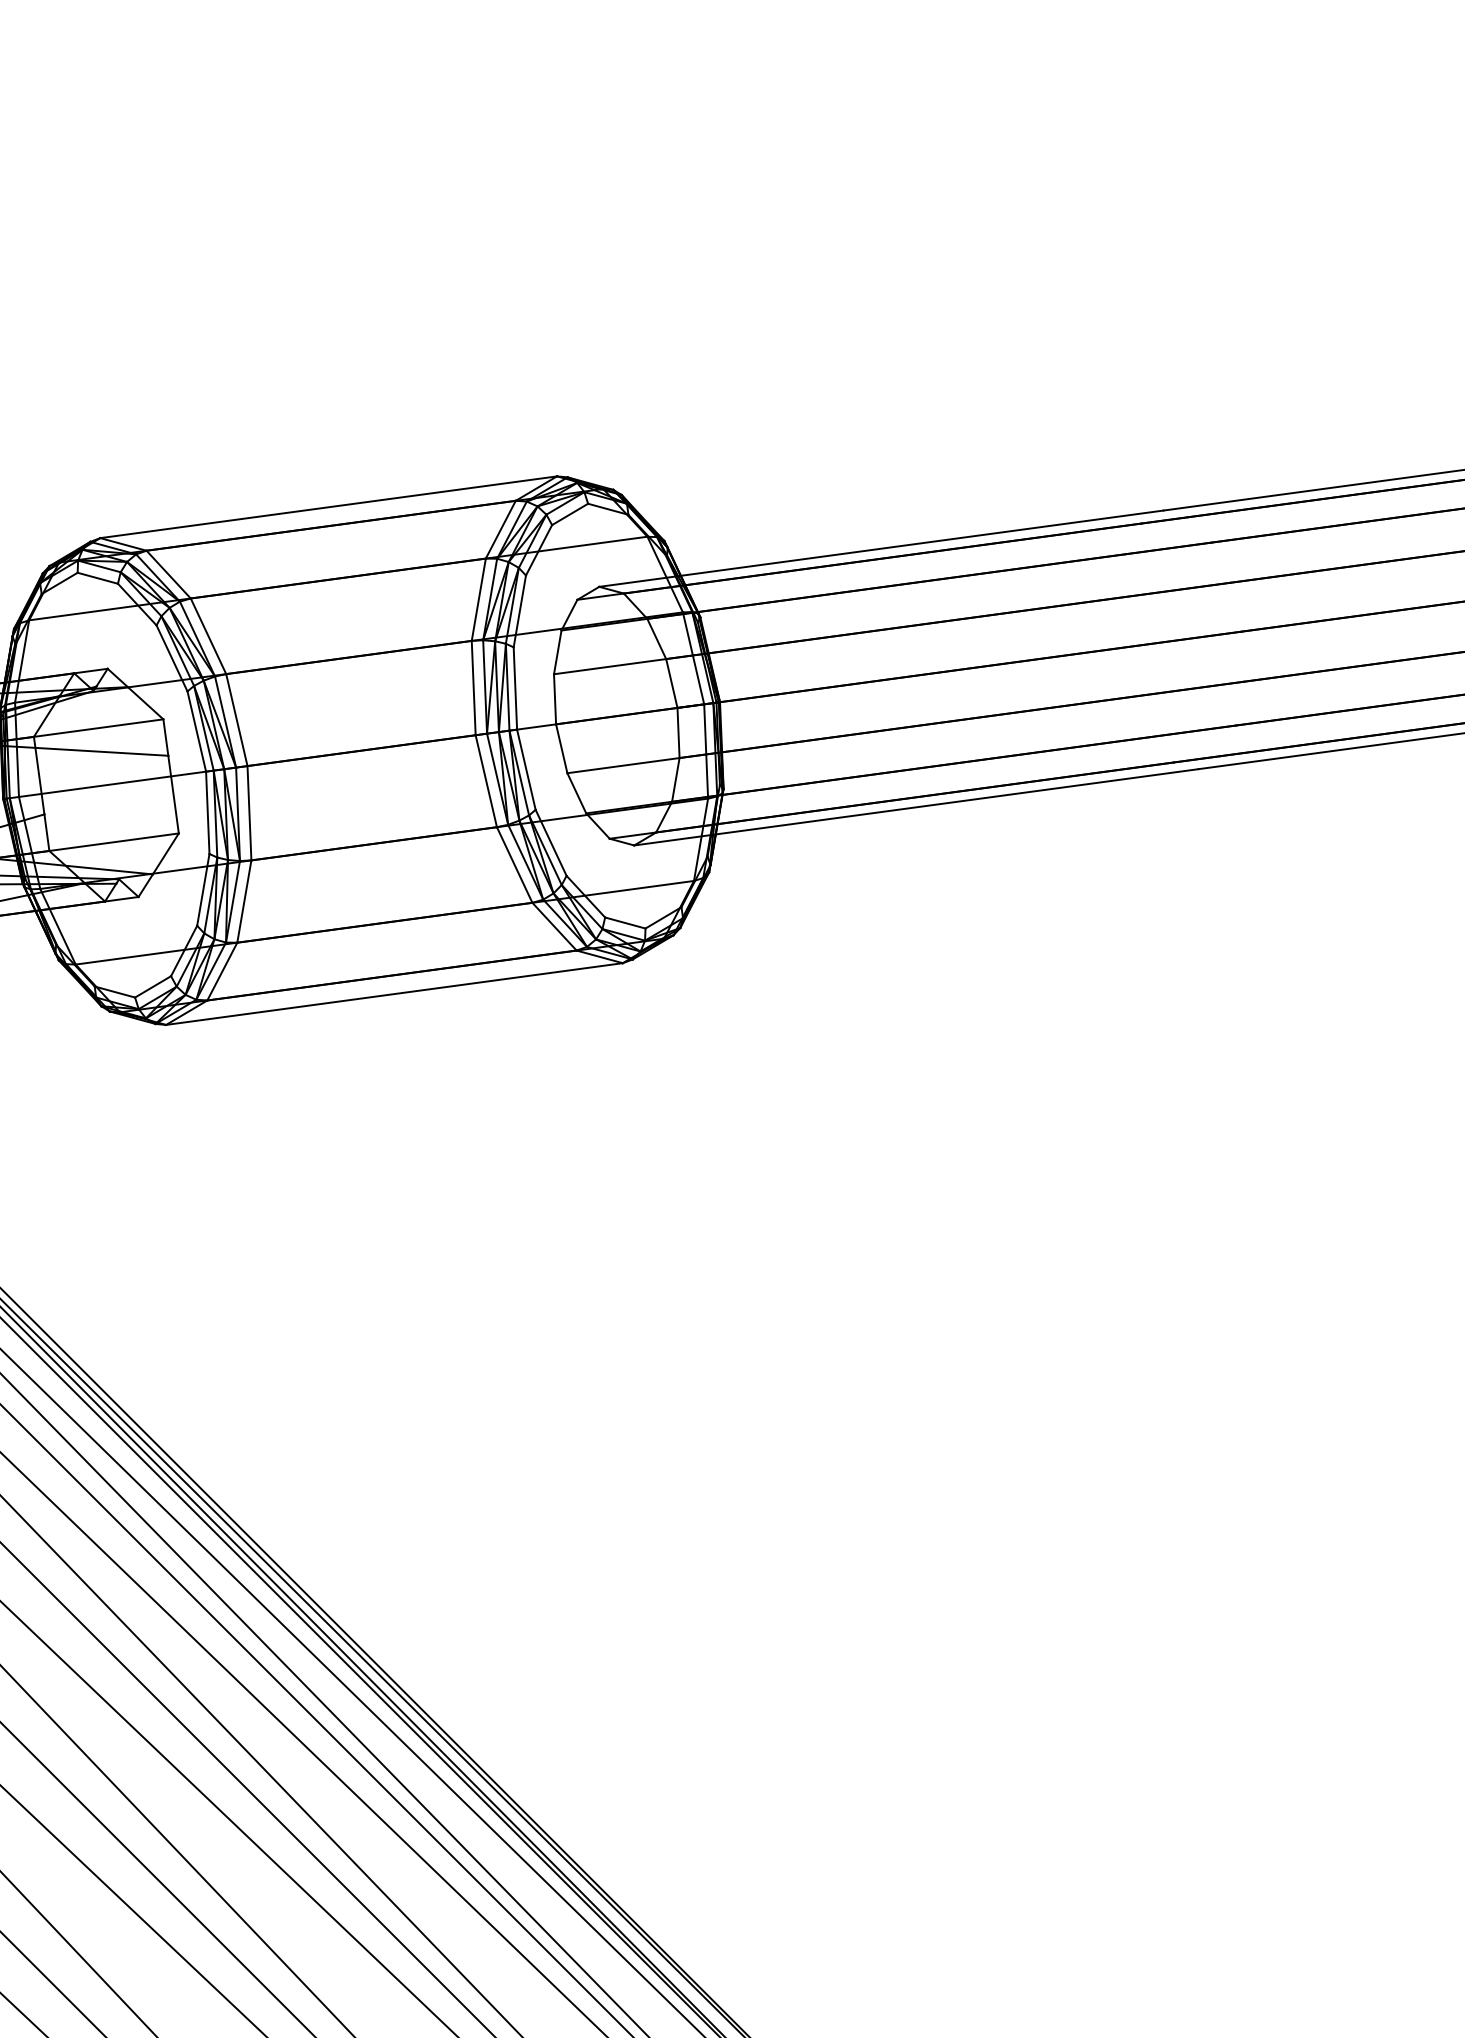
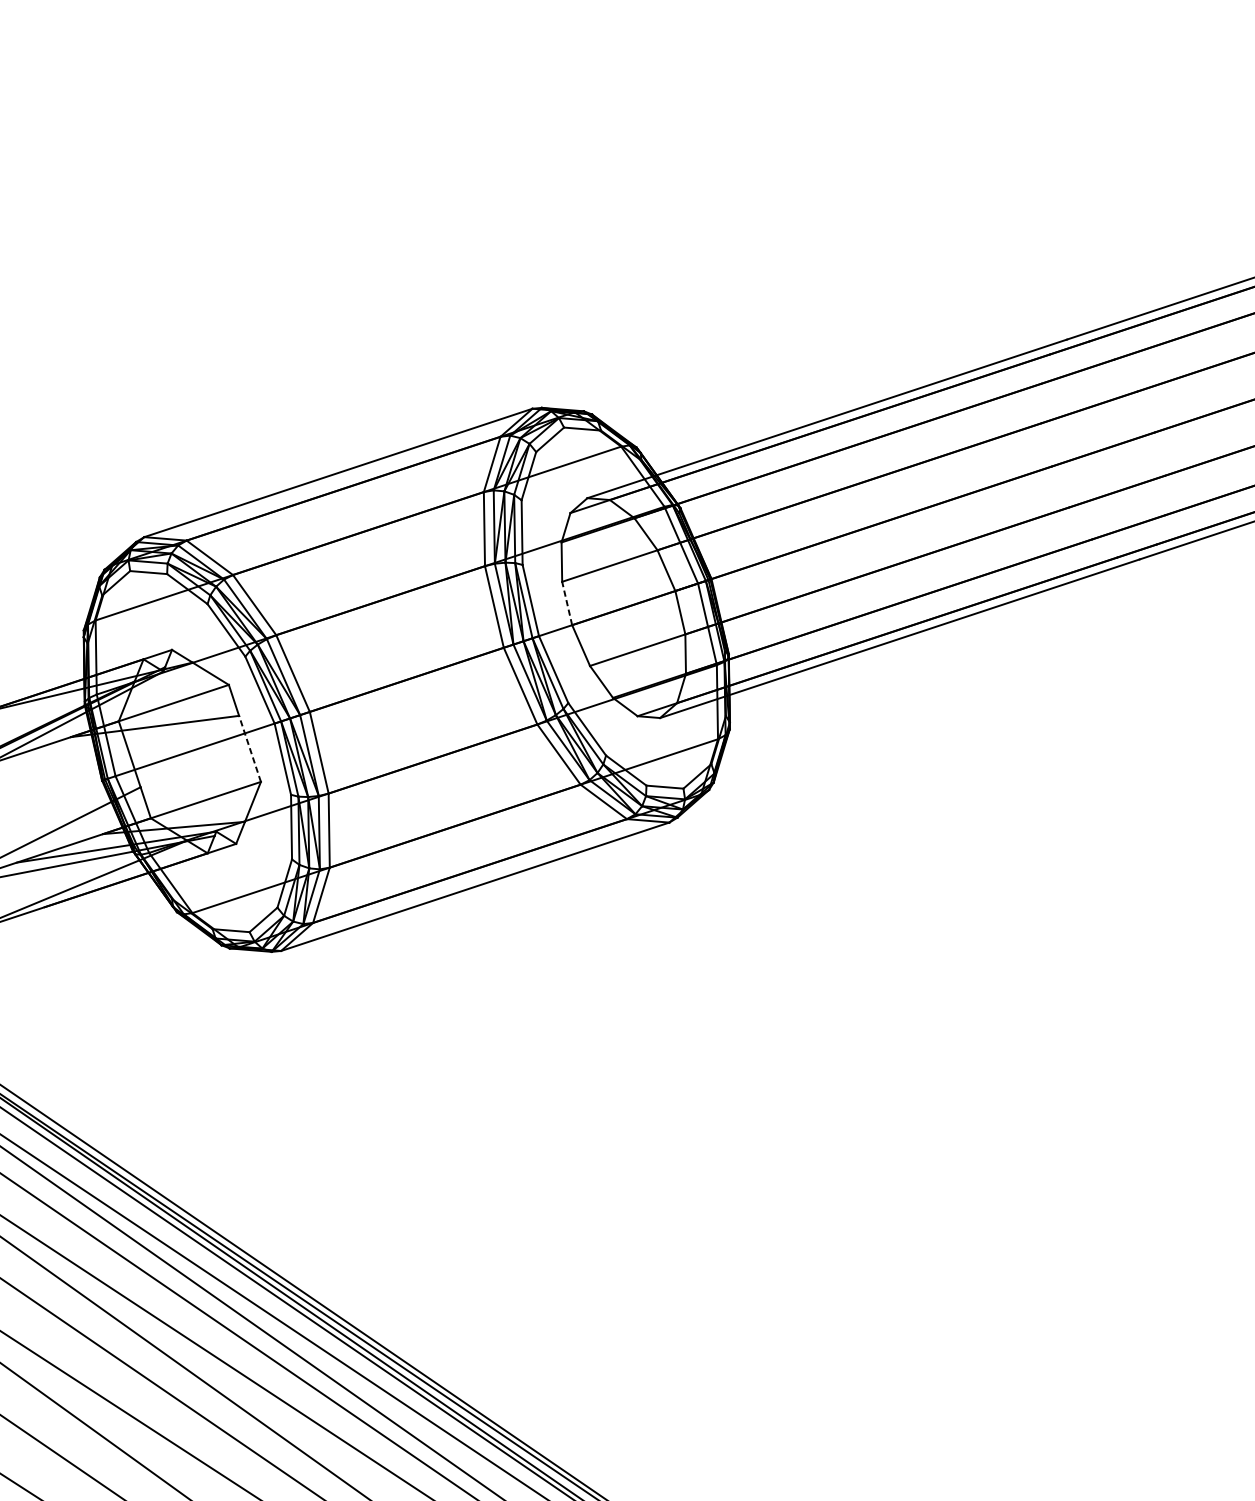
line: (555, 698) -> (567, 602), solid -> dashed
line: (173, 794) -> (249, 748), solid -> dashed

